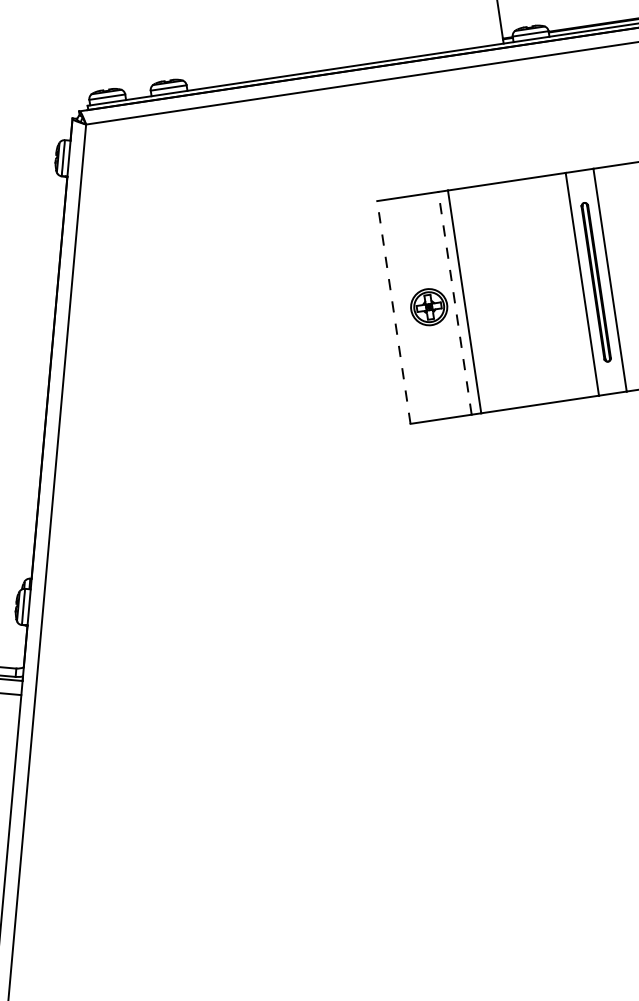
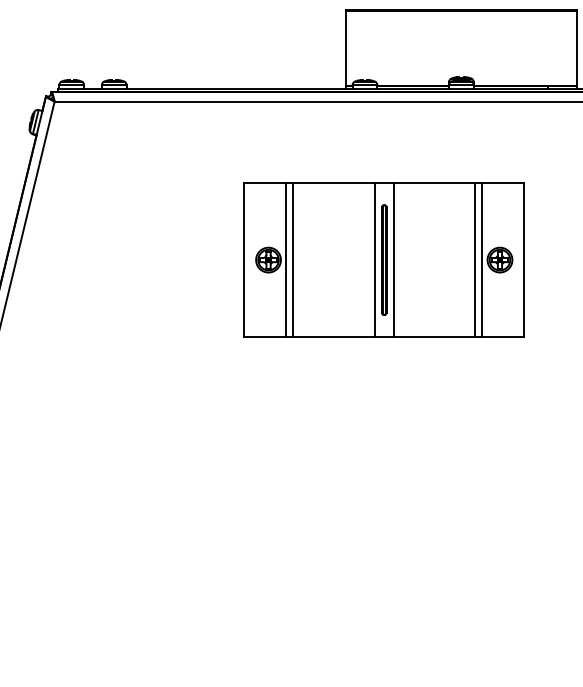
line: (454, 302) -> (286, 259), dashed -> solid
line: (394, 311) -> (244, 259), dashed -> solid

